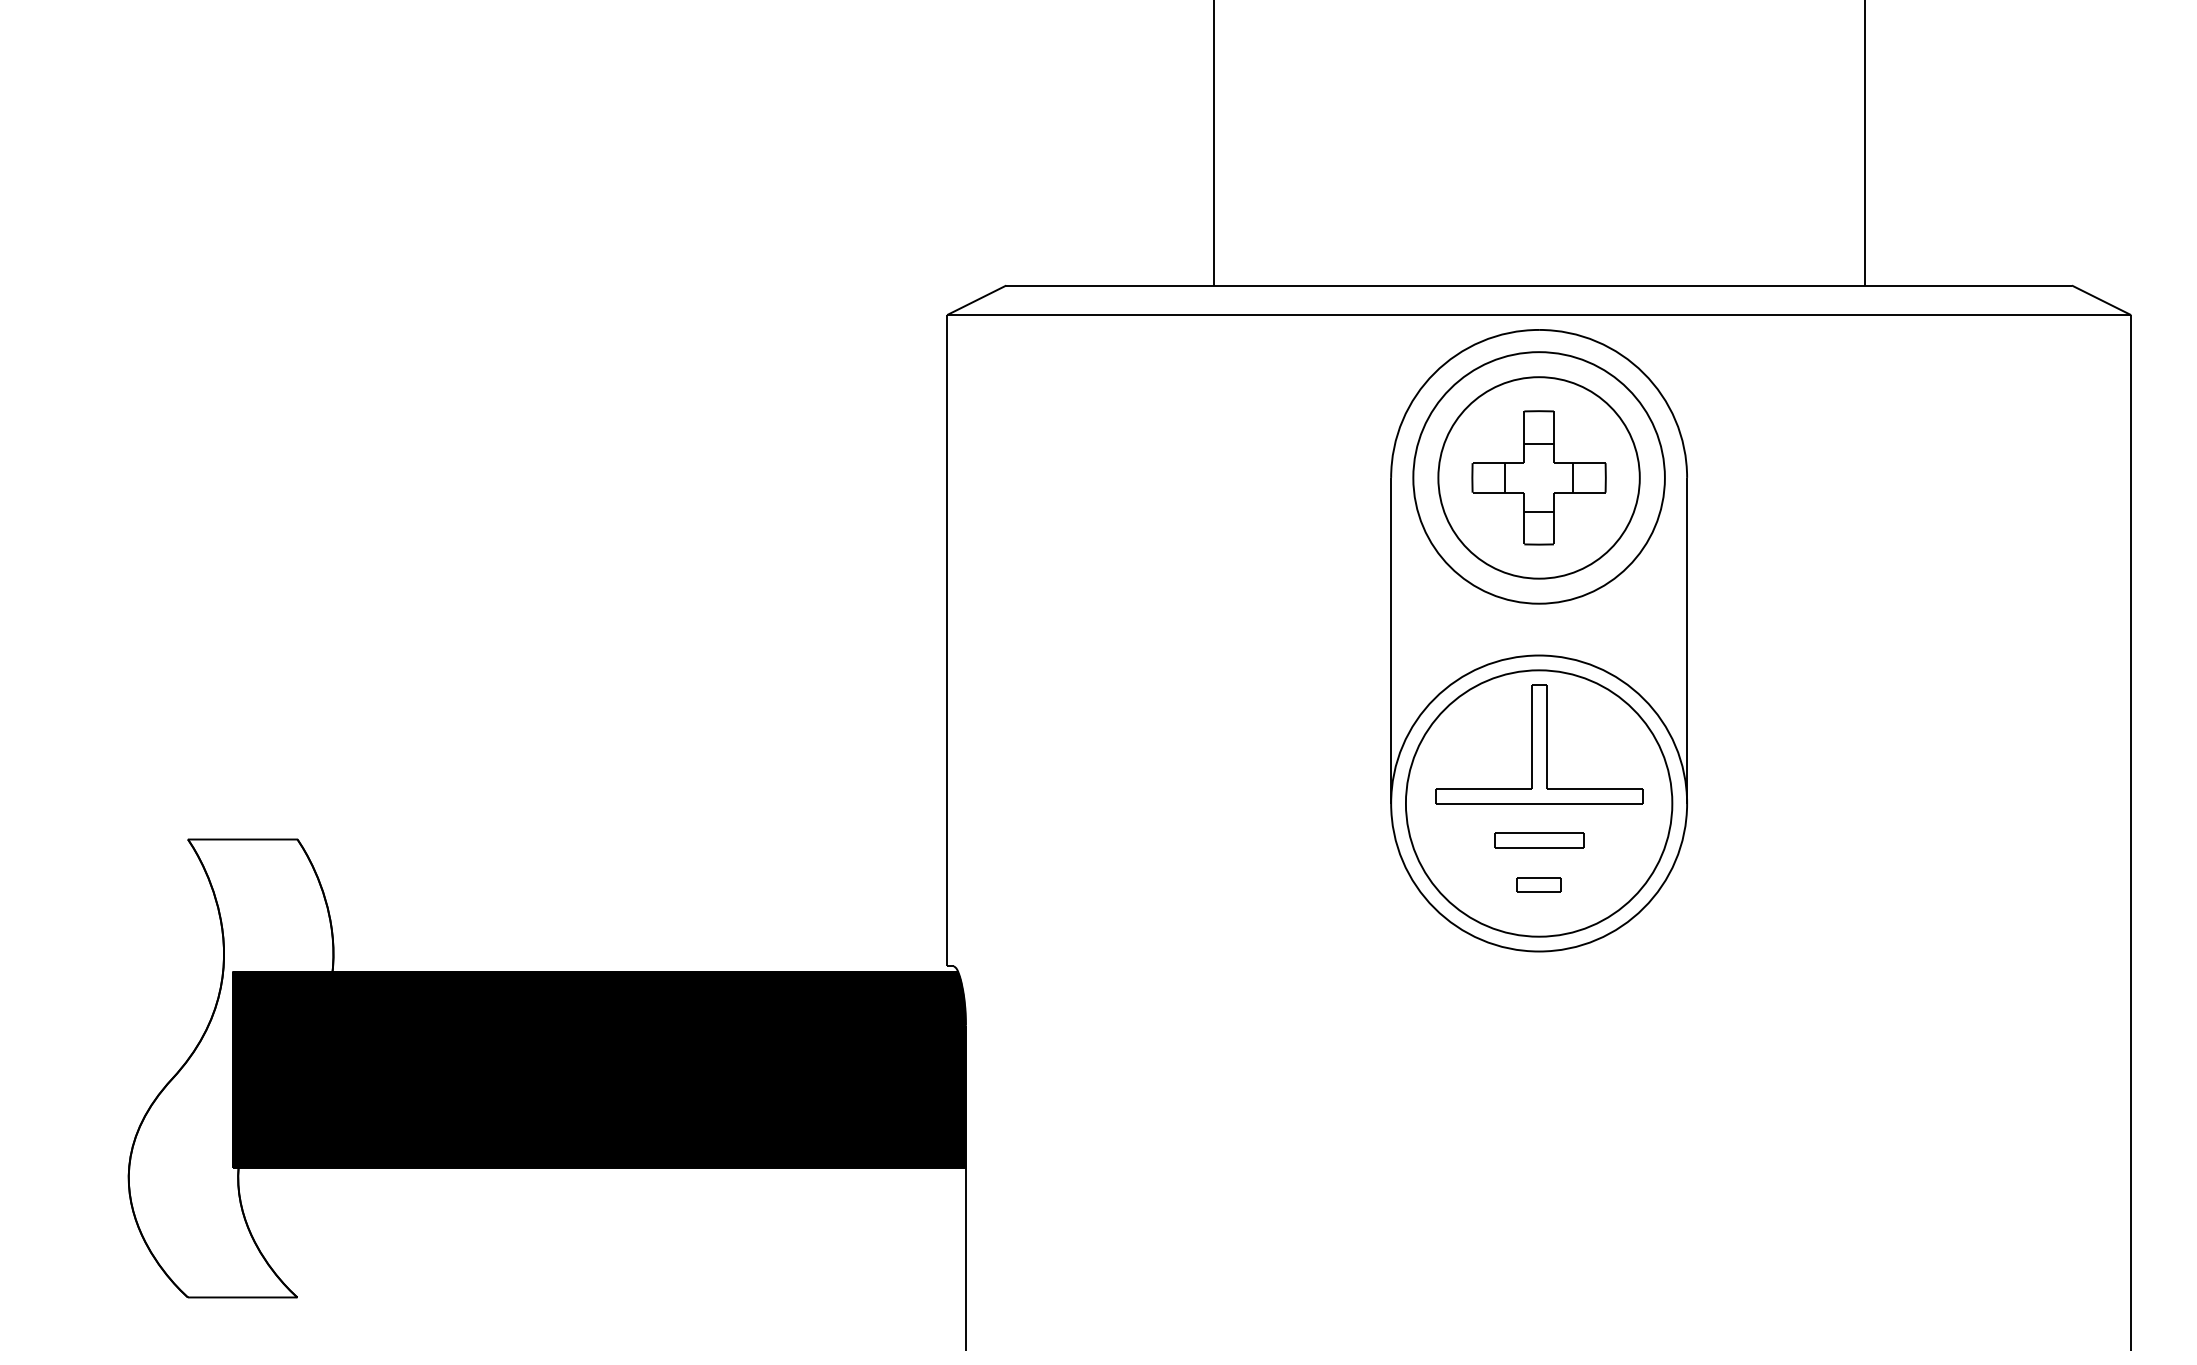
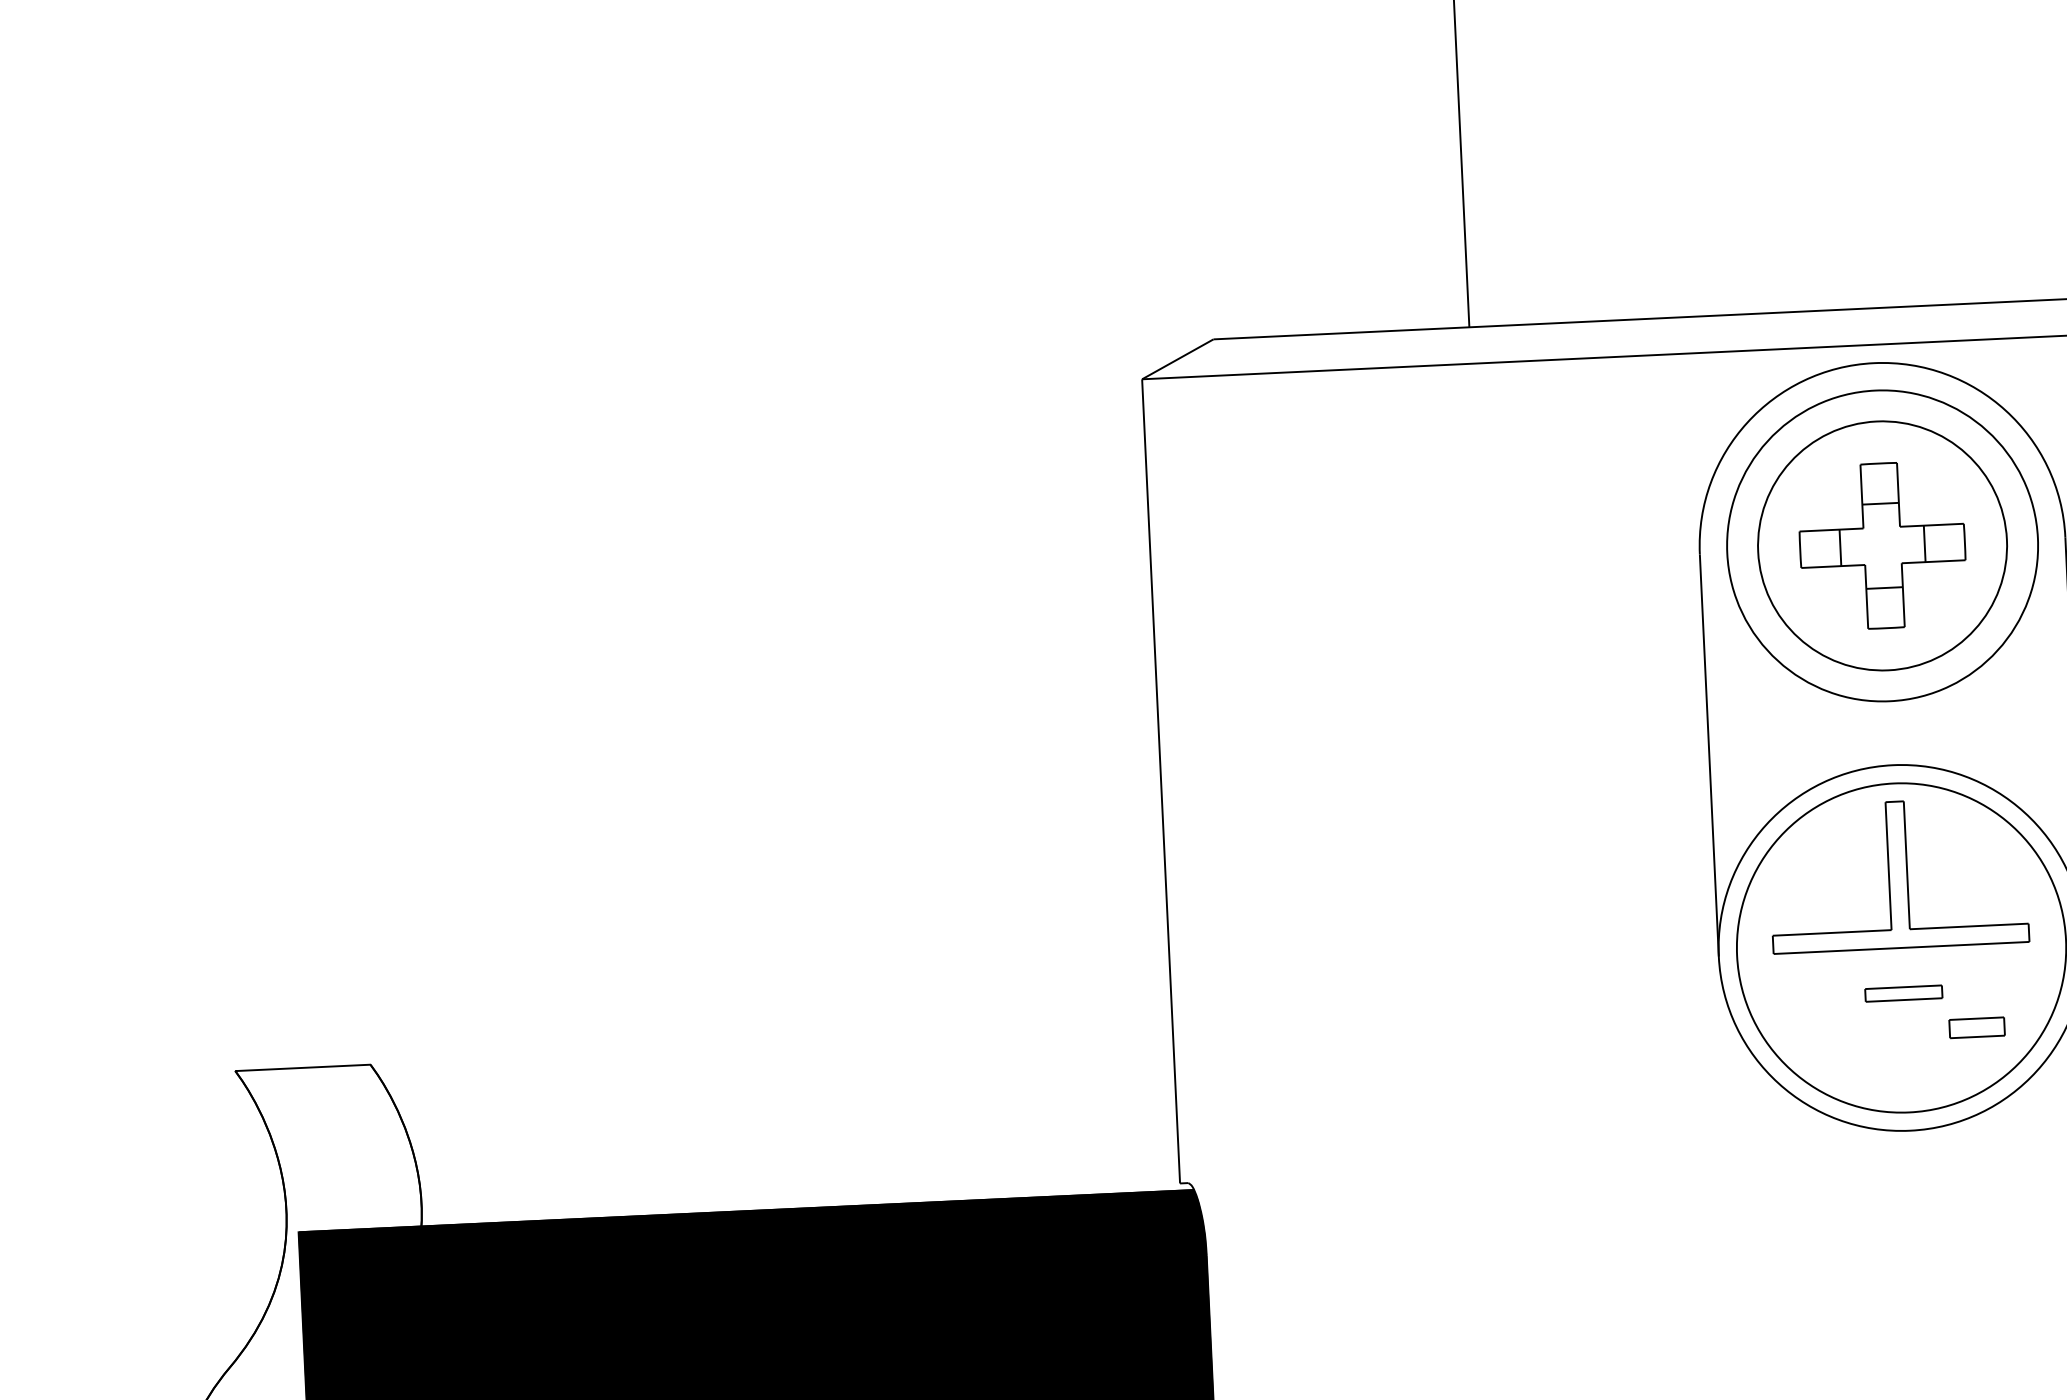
part: (1539, 840) -> (1904, 993), size x0.7
part: (1538, 884) -> (1976, 1027), moved

